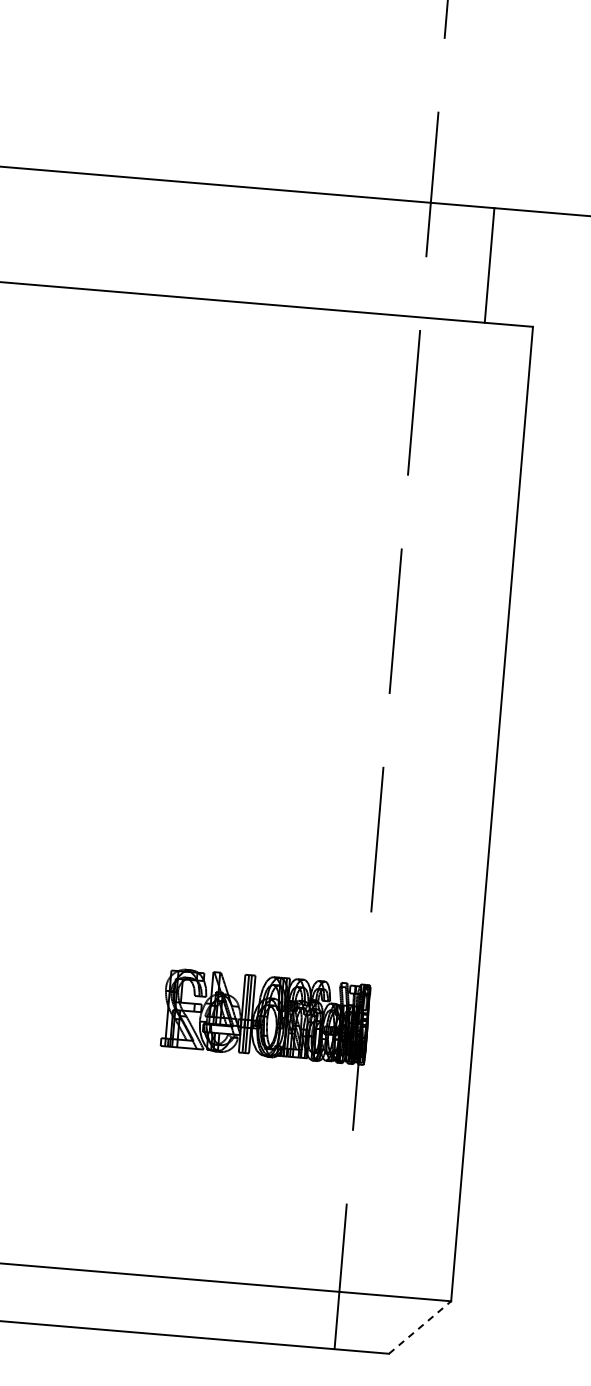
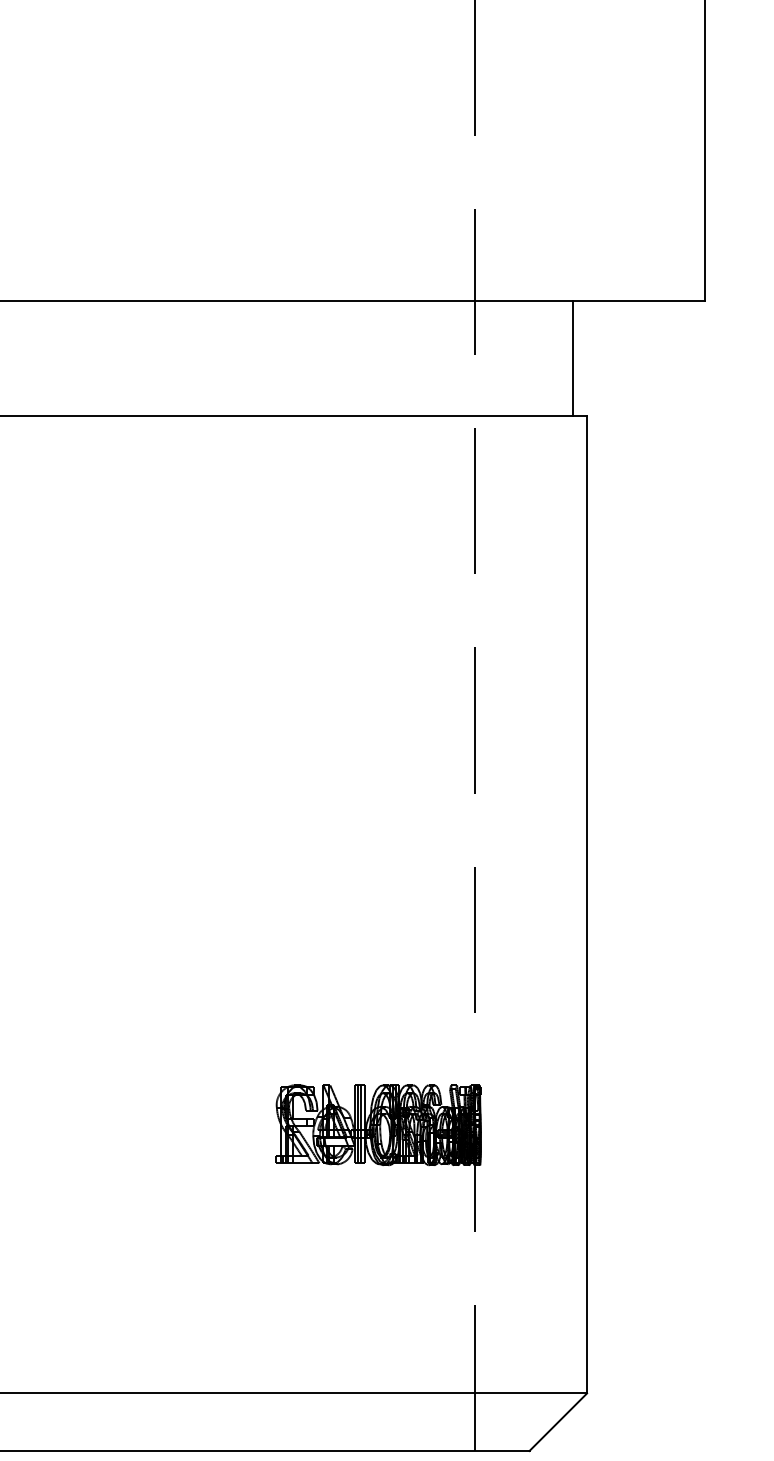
line: (489, 264) -> (572, 357), moved
line: (420, 1327) -> (558, 1422), dashed -> solid

